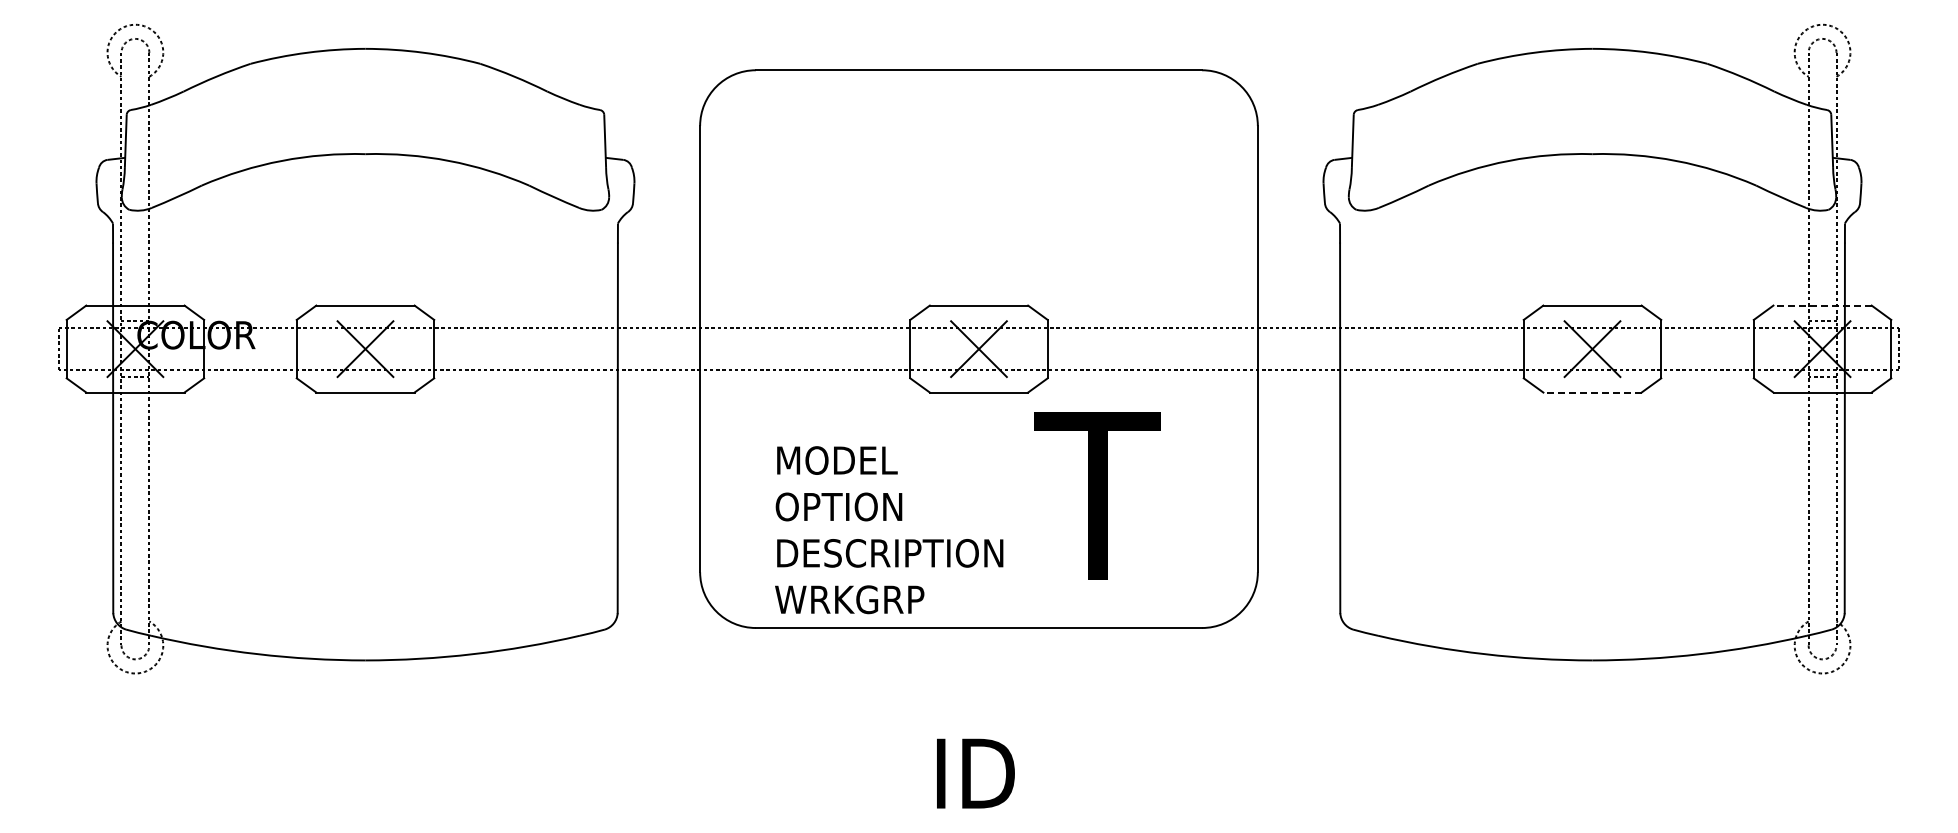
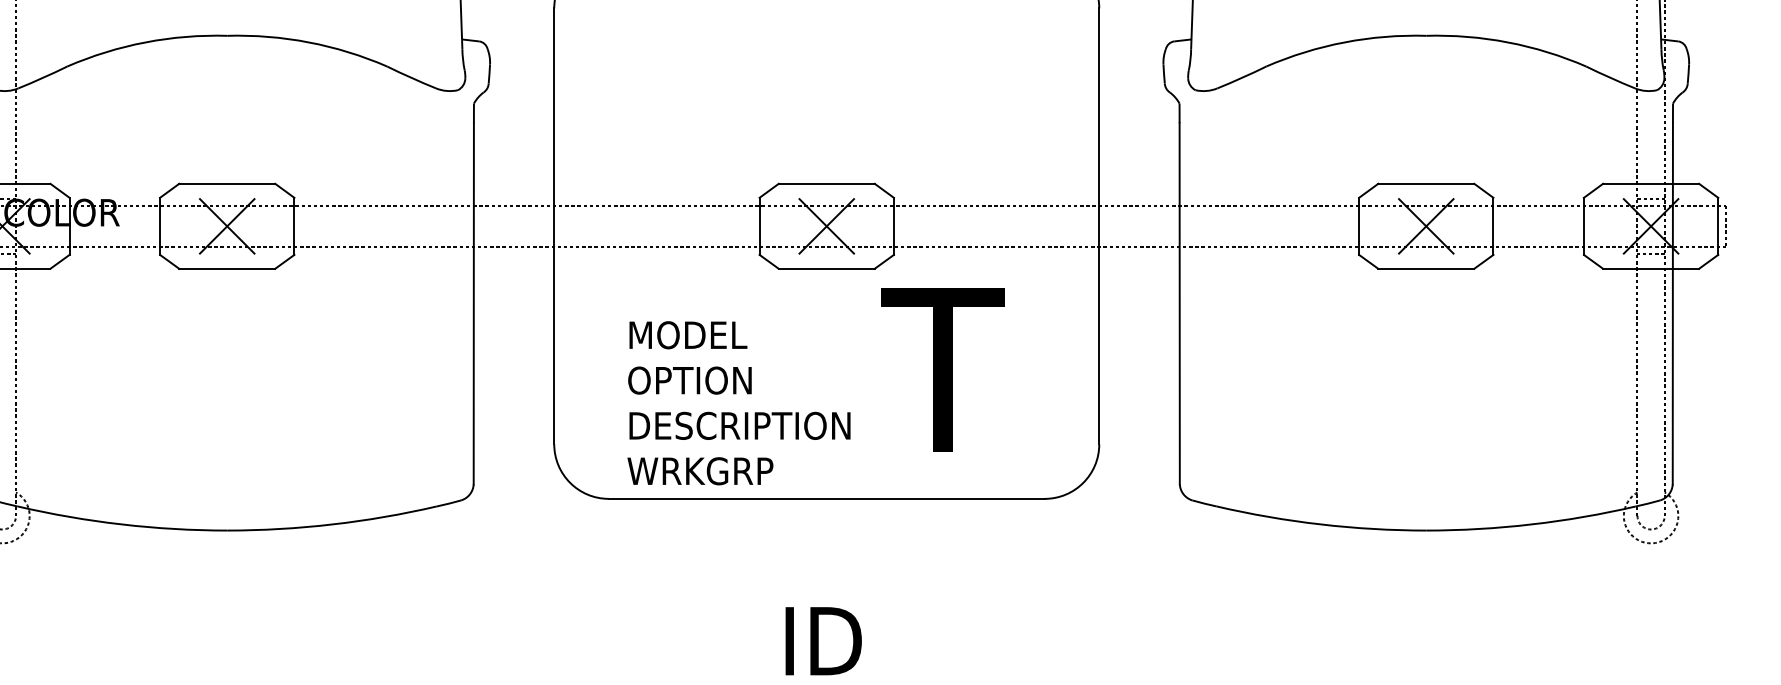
line: (1822, 305) -> (1651, 183), dashed -> solid
line: (1592, 392) -> (1426, 268), dashed -> solid

